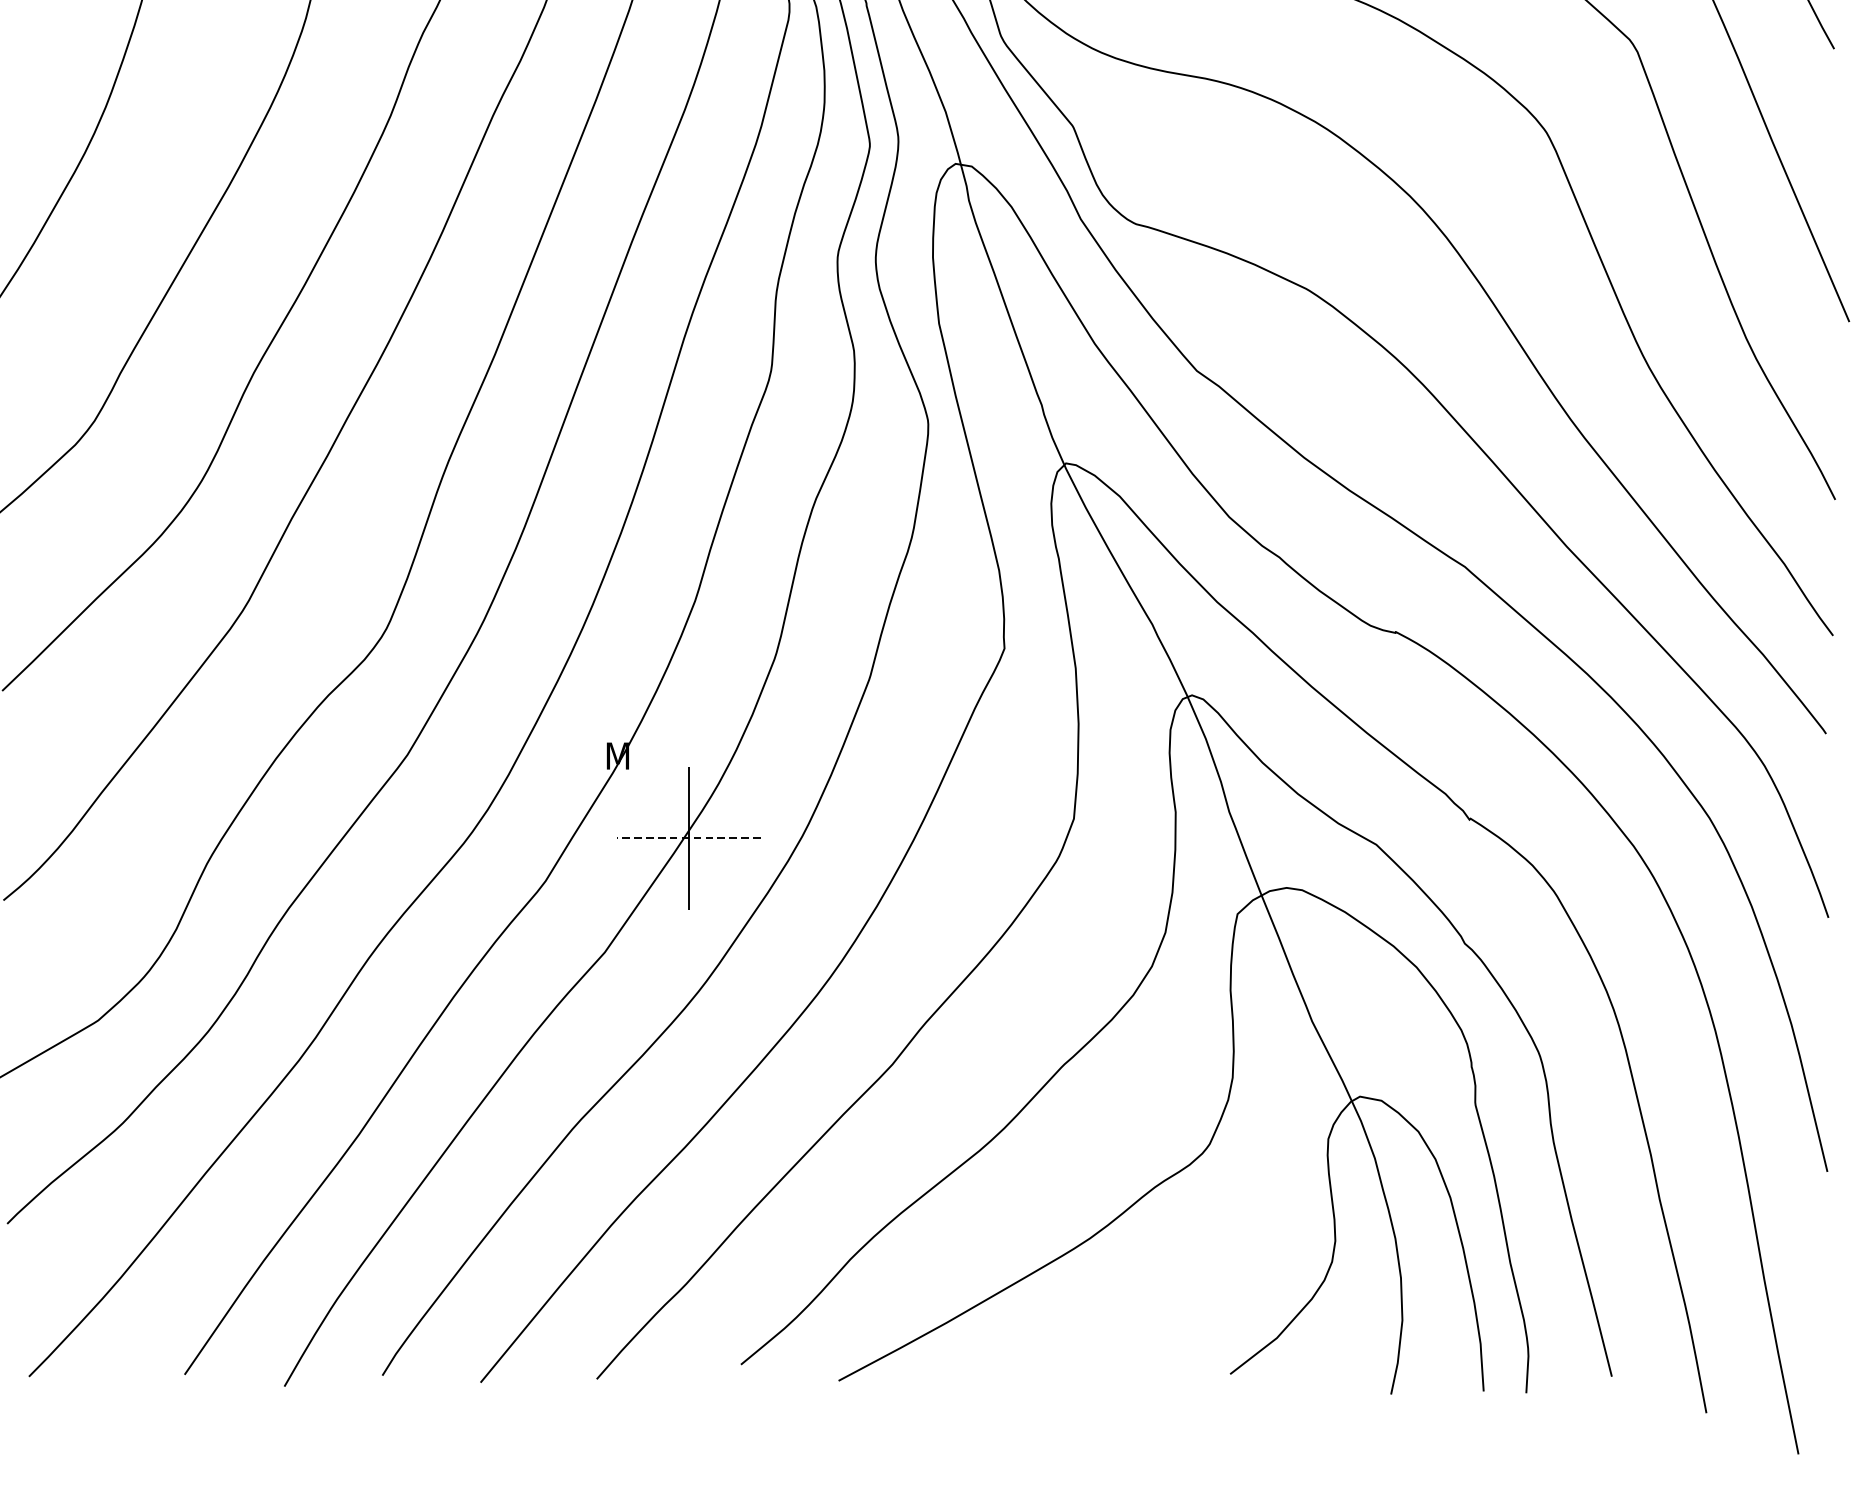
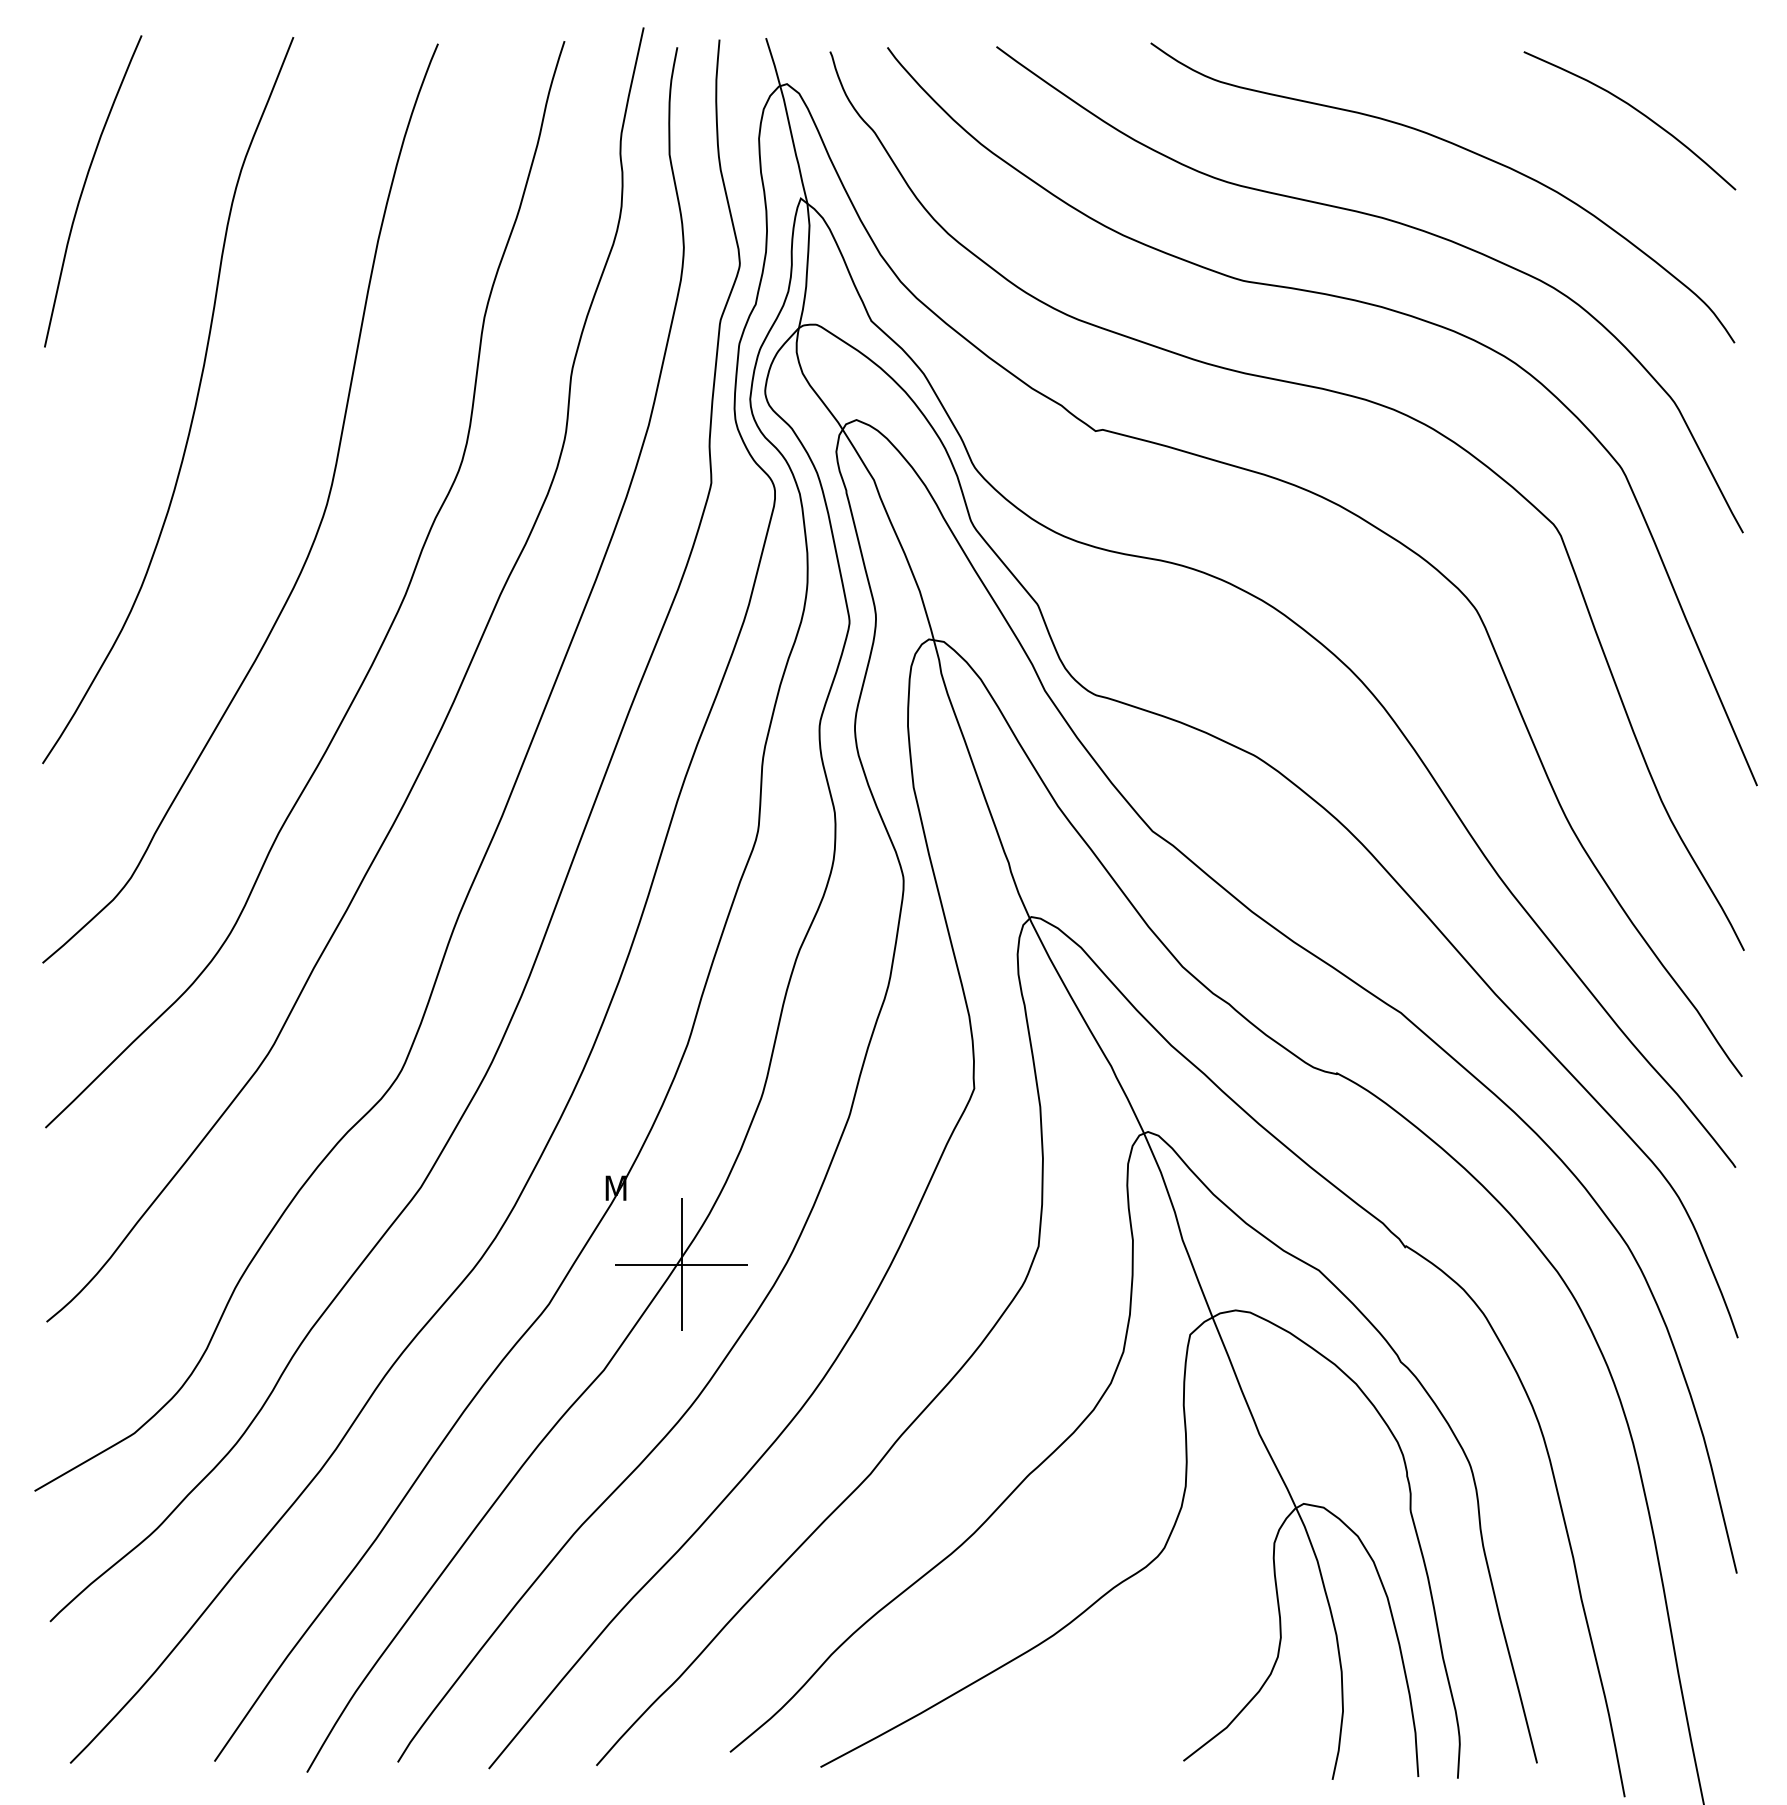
line: (688, 838) -> (681, 1264), dashed -> solid

